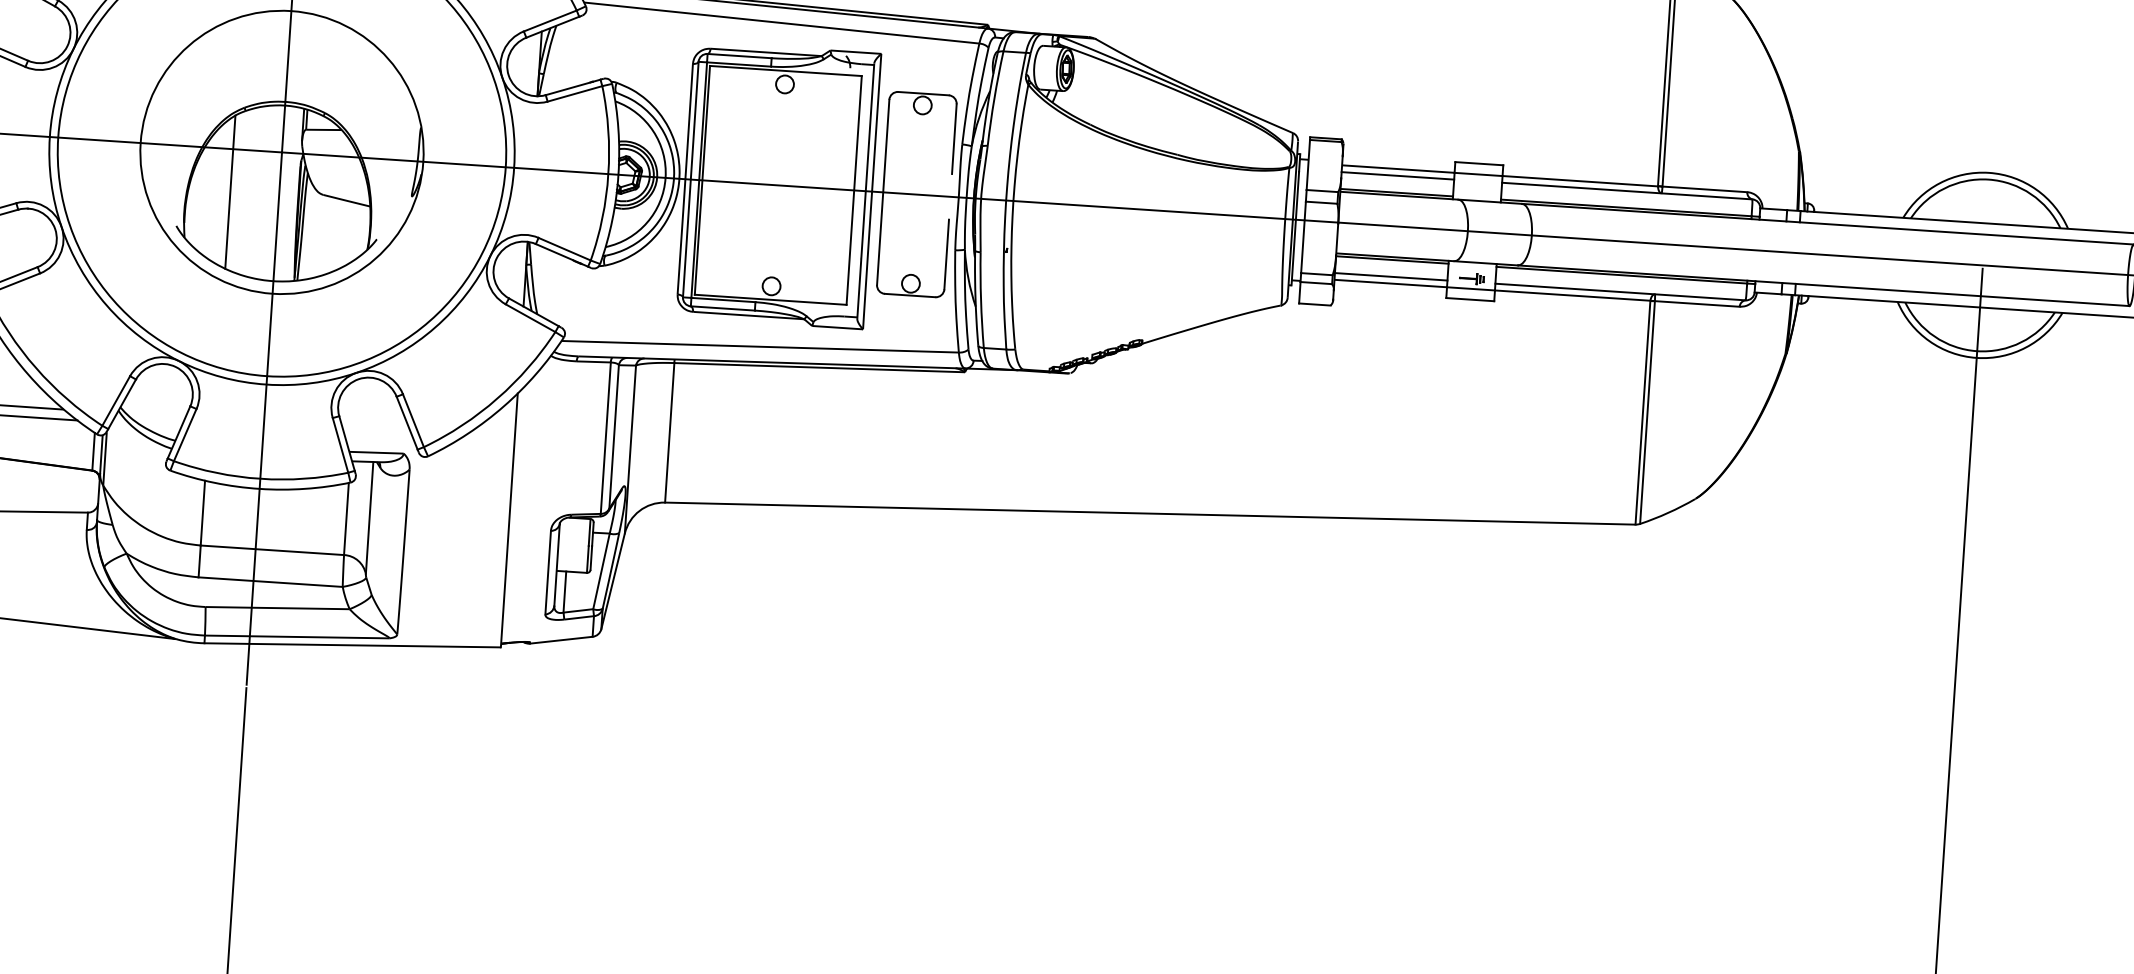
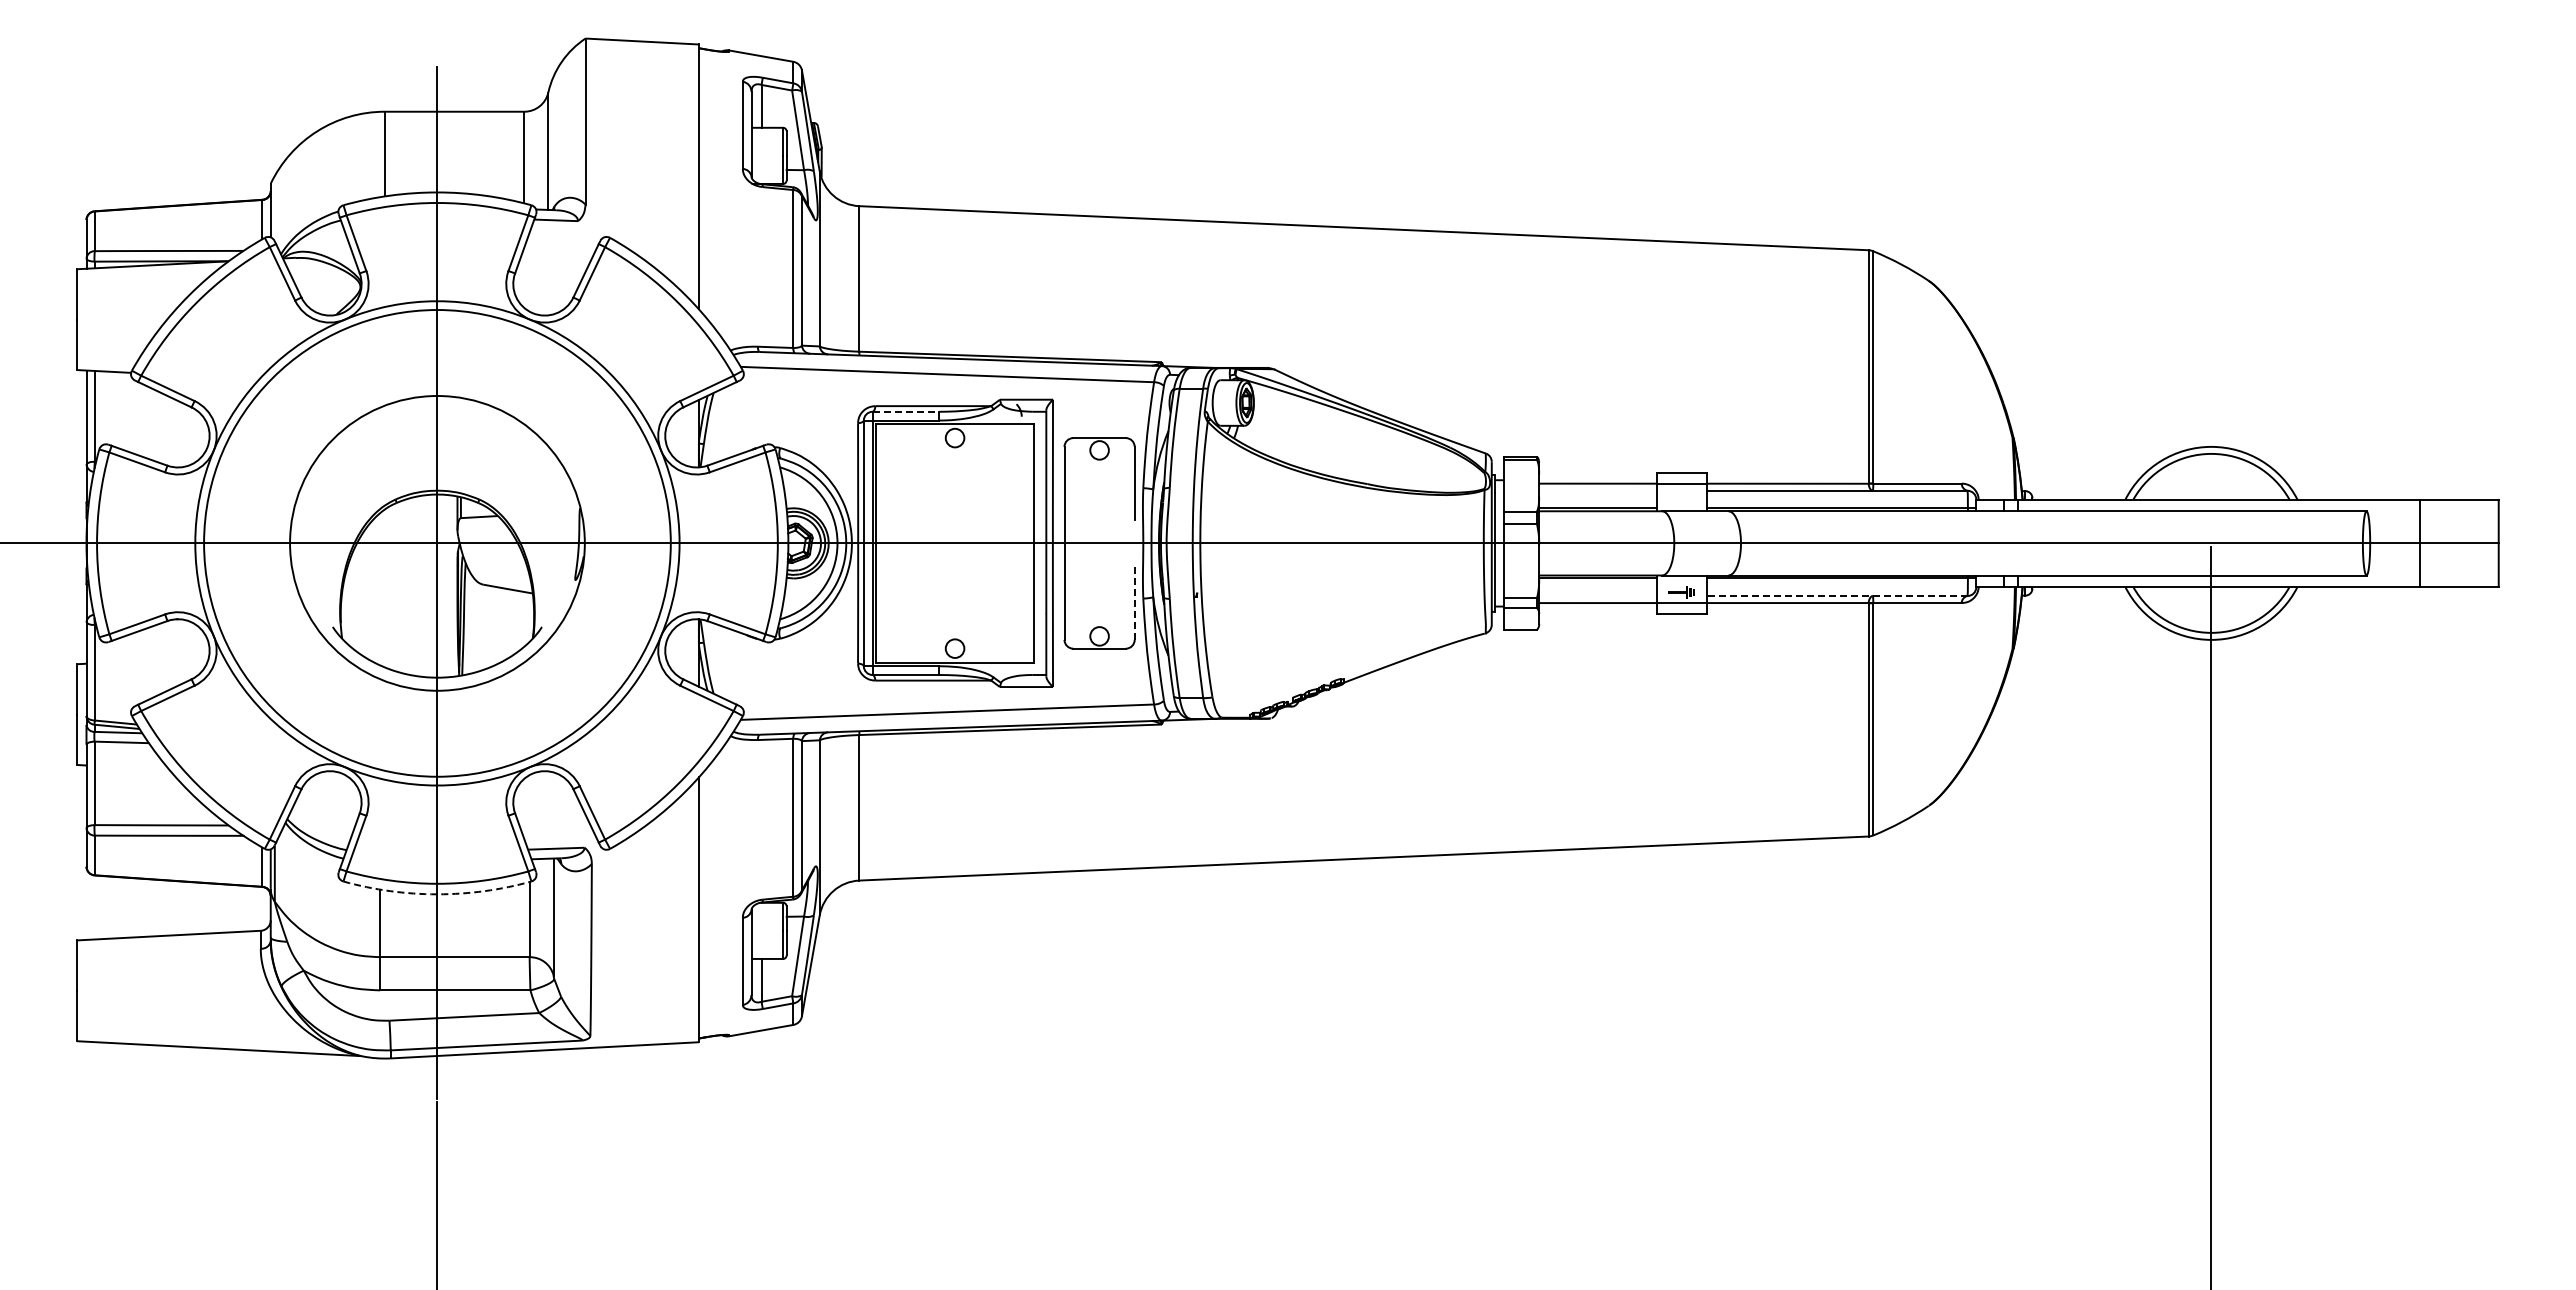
line: (740, 55) -> (906, 411), solid -> dashed
line: (1397, 175) -> (1597, 490), removed
line: (230, 192) -> (386, 588), removed
line: (946, 255) -> (1134, 604), solid -> dashed
line: (1390, 277) -> (1597, 596), removed
line: (1620, 292) -> (1837, 596), solid -> dashed
arc: (259, 489) -> (437, 894), solid -> dashed

